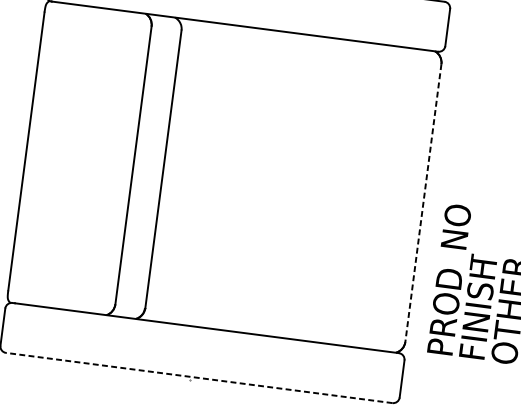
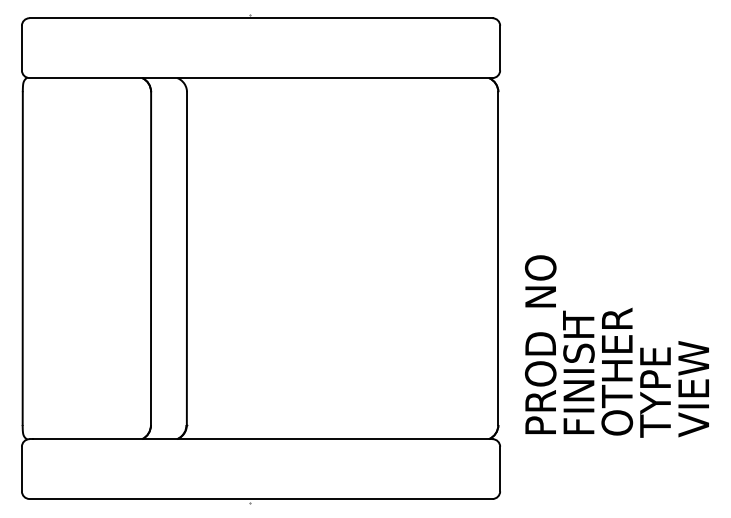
line: (423, 203) -> (498, 259), dashed -> solid
line: (198, 378) -> (260, 499), dashed -> solid

